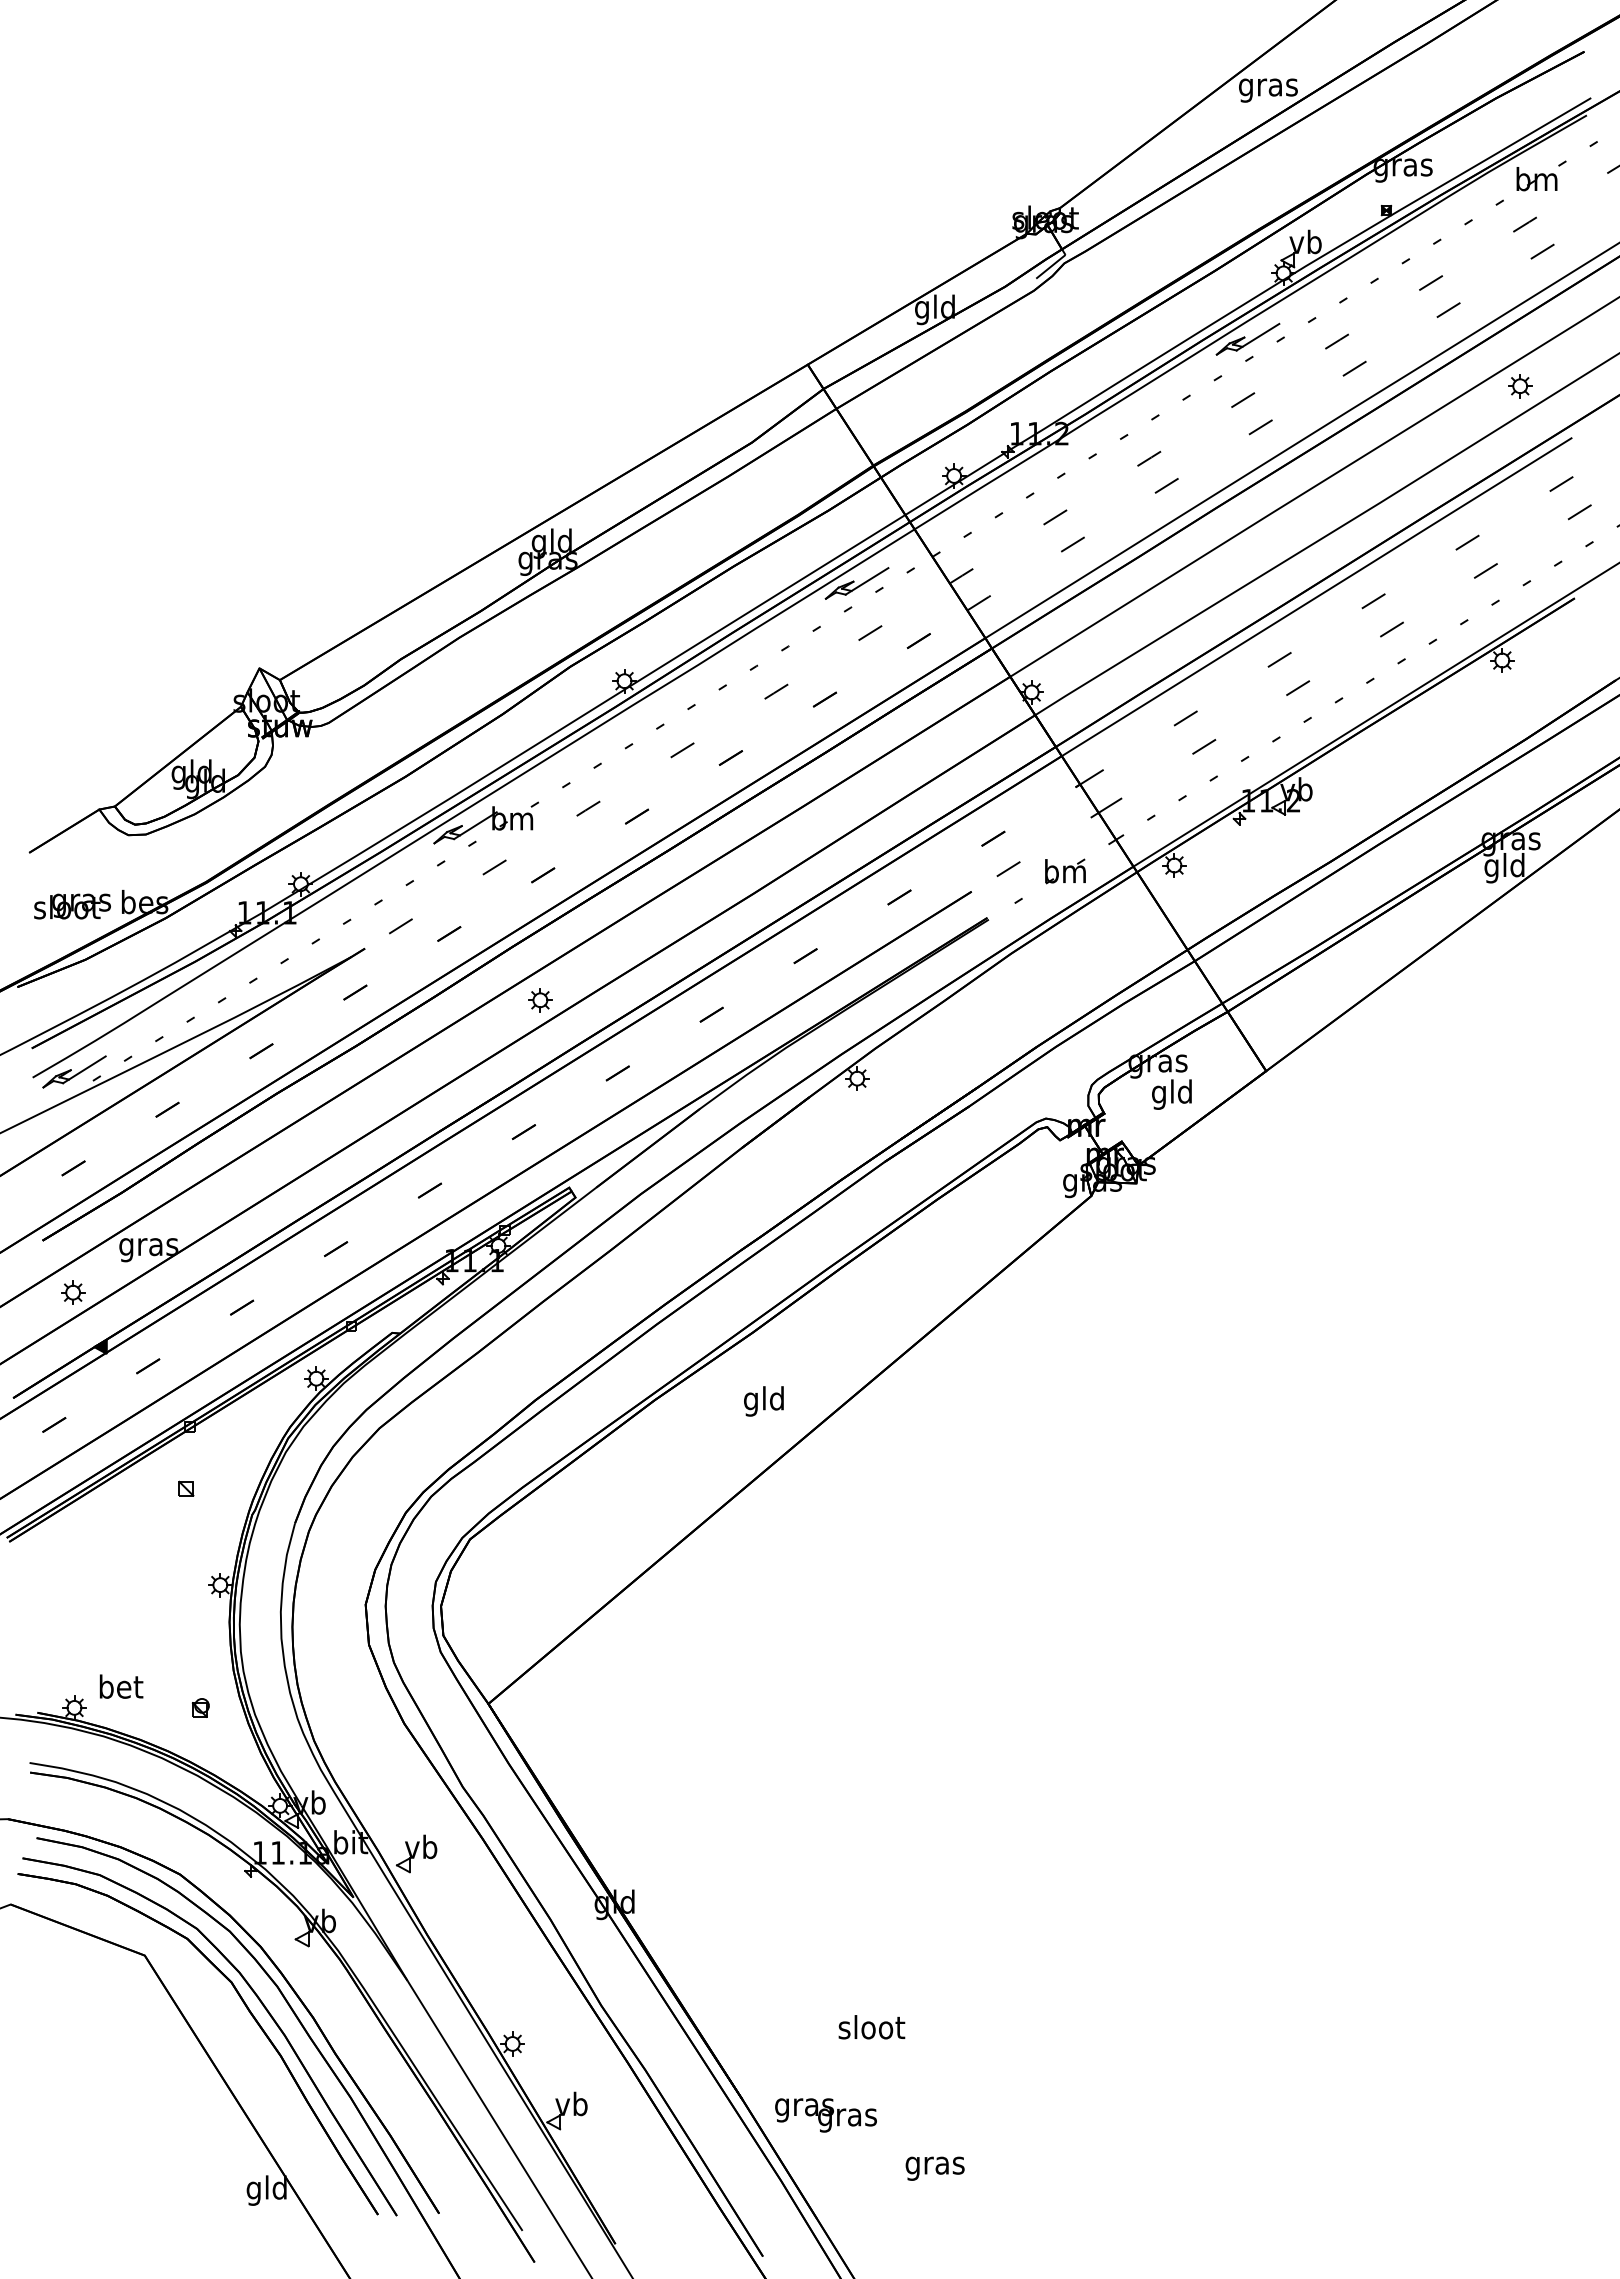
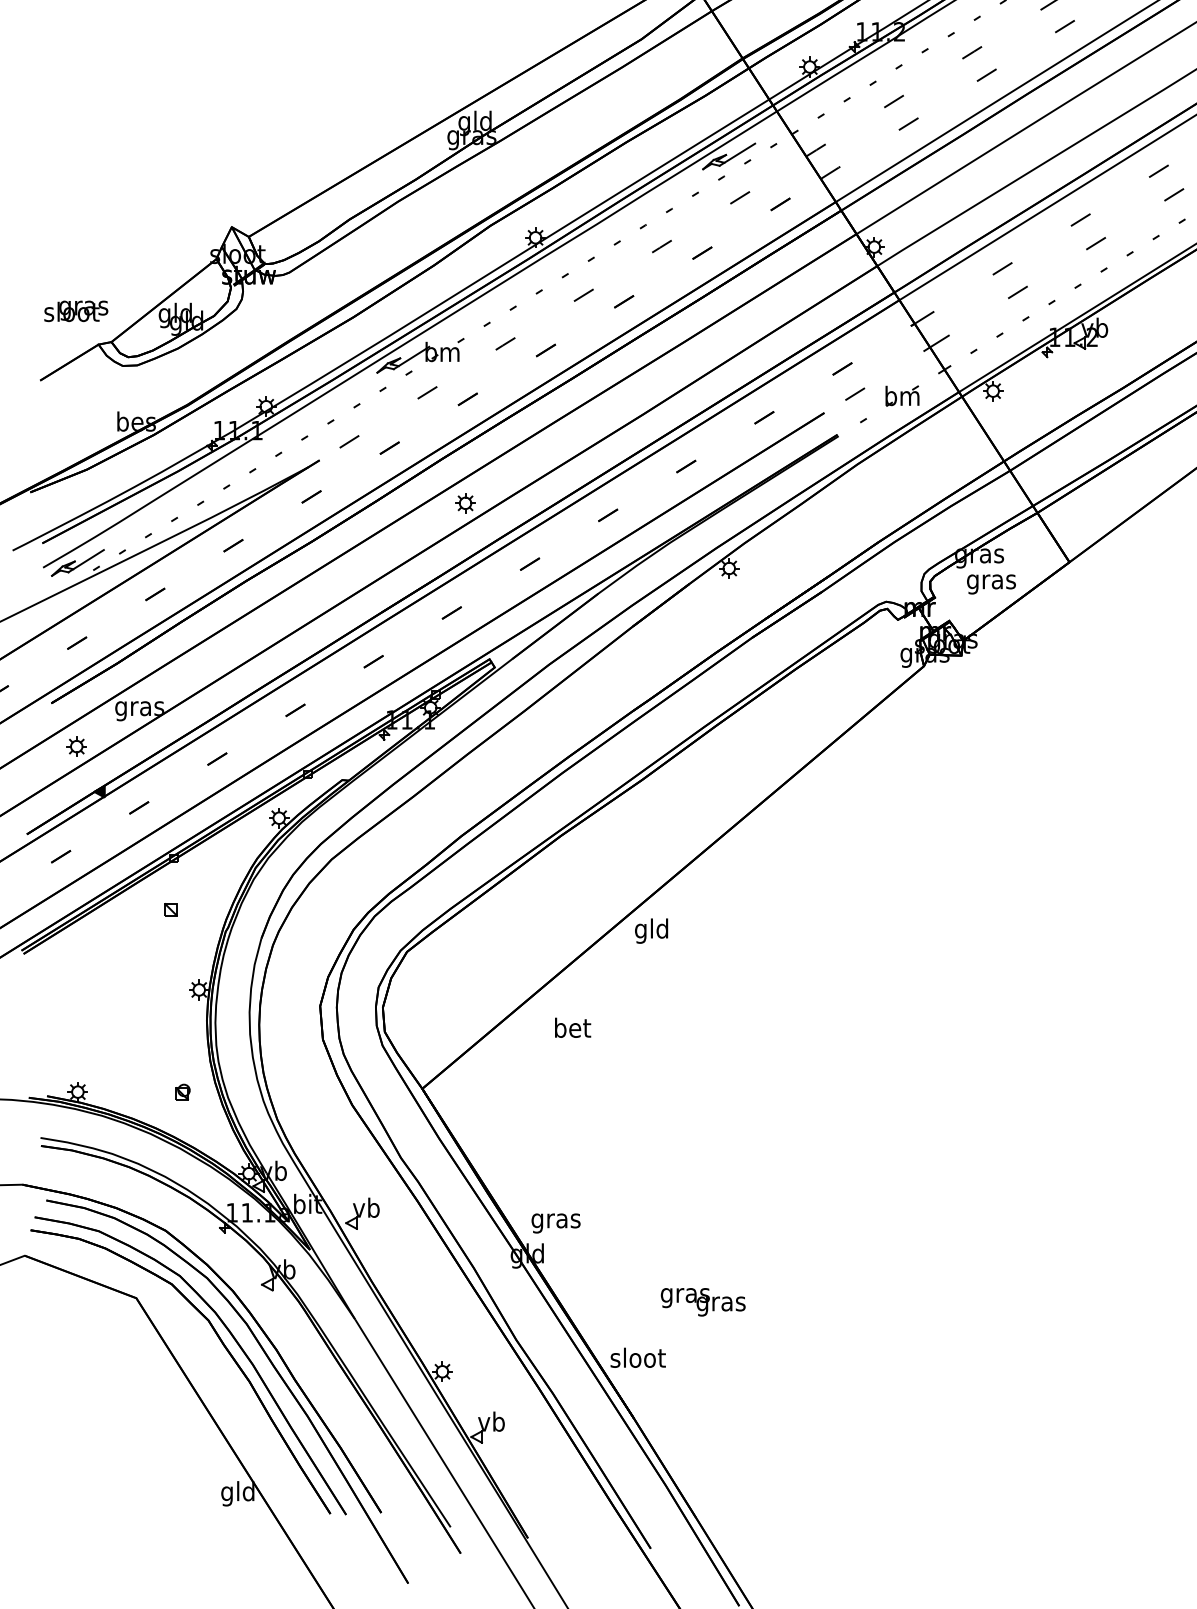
text: (72, 906) -> (76, 311), moved
text: (1172, 1094) -> (991, 581), gld -> gras
text: (763, 1401) -> (651, 931), moved
text: (121, 1686) -> (572, 1027), moved
text: (871, 2027) -> (637, 1358), moved
text: (825, 2115) -> (702, 1302), moved
text: (934, 2168) -> (555, 1223), moved

